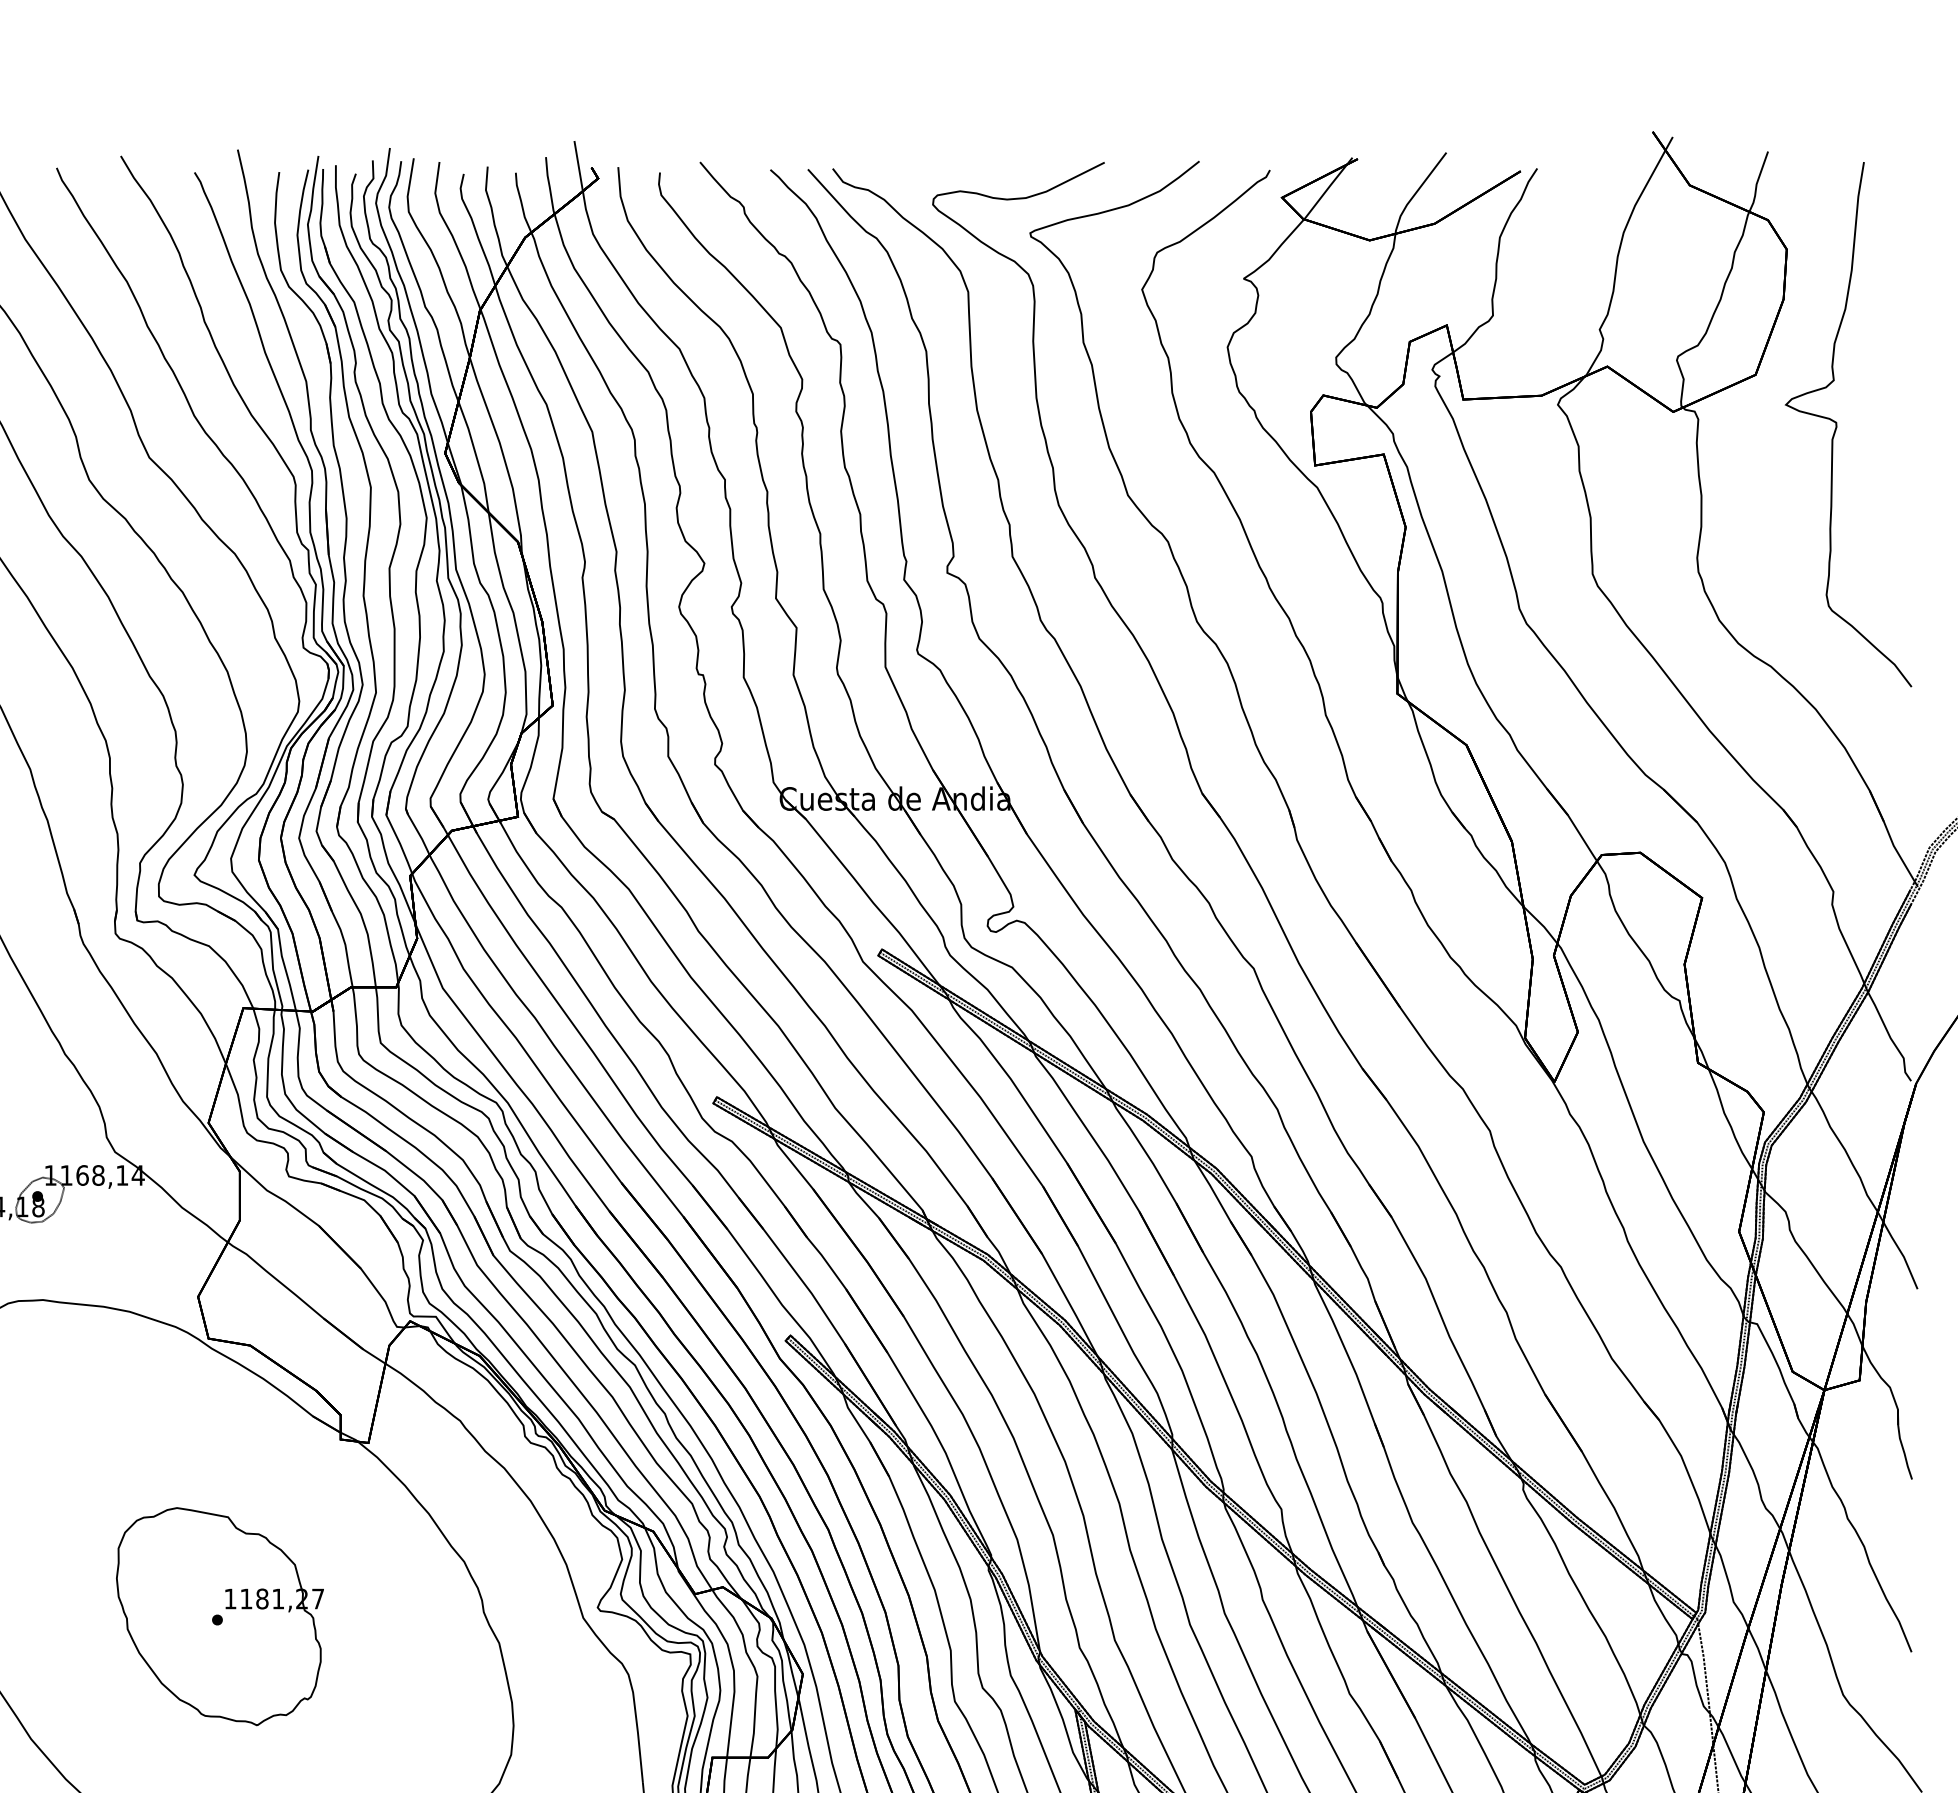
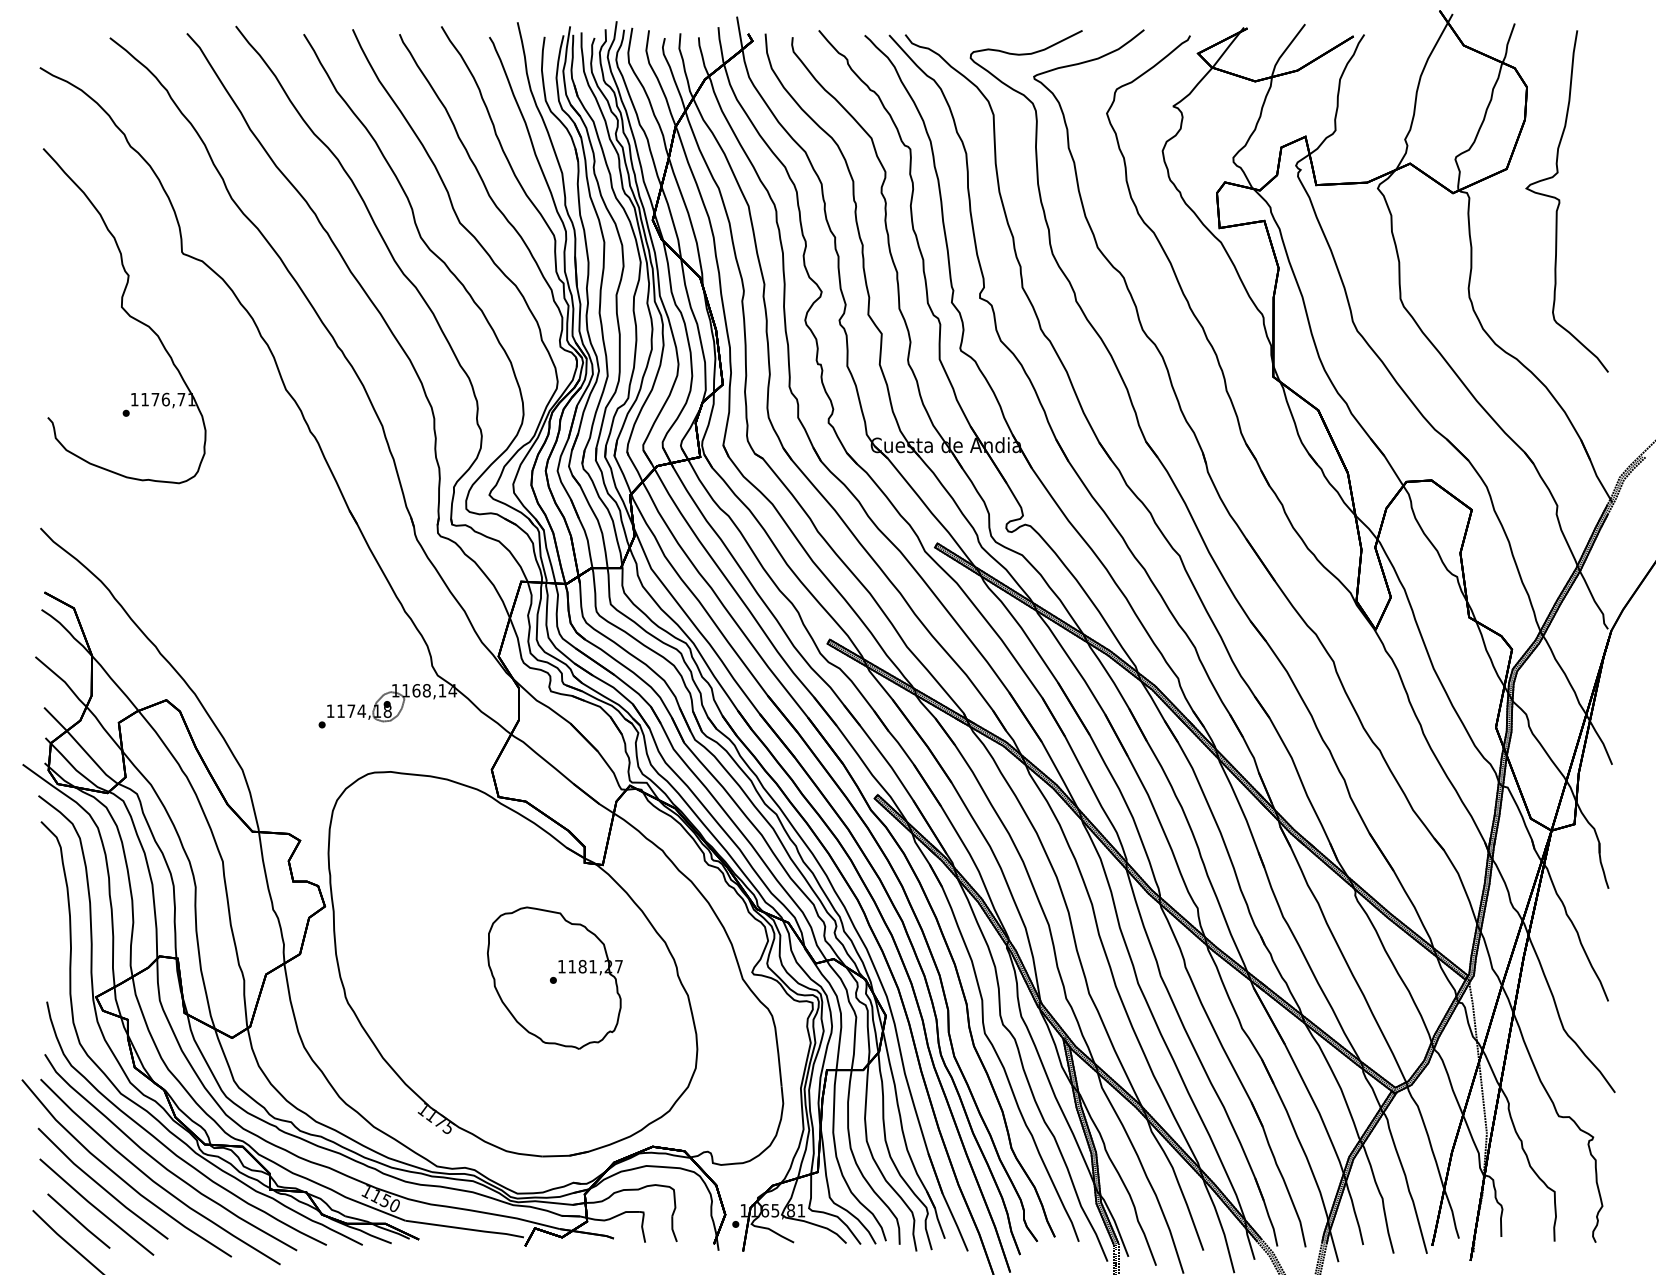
part: (219, 1615) -> (554, 977), moved

